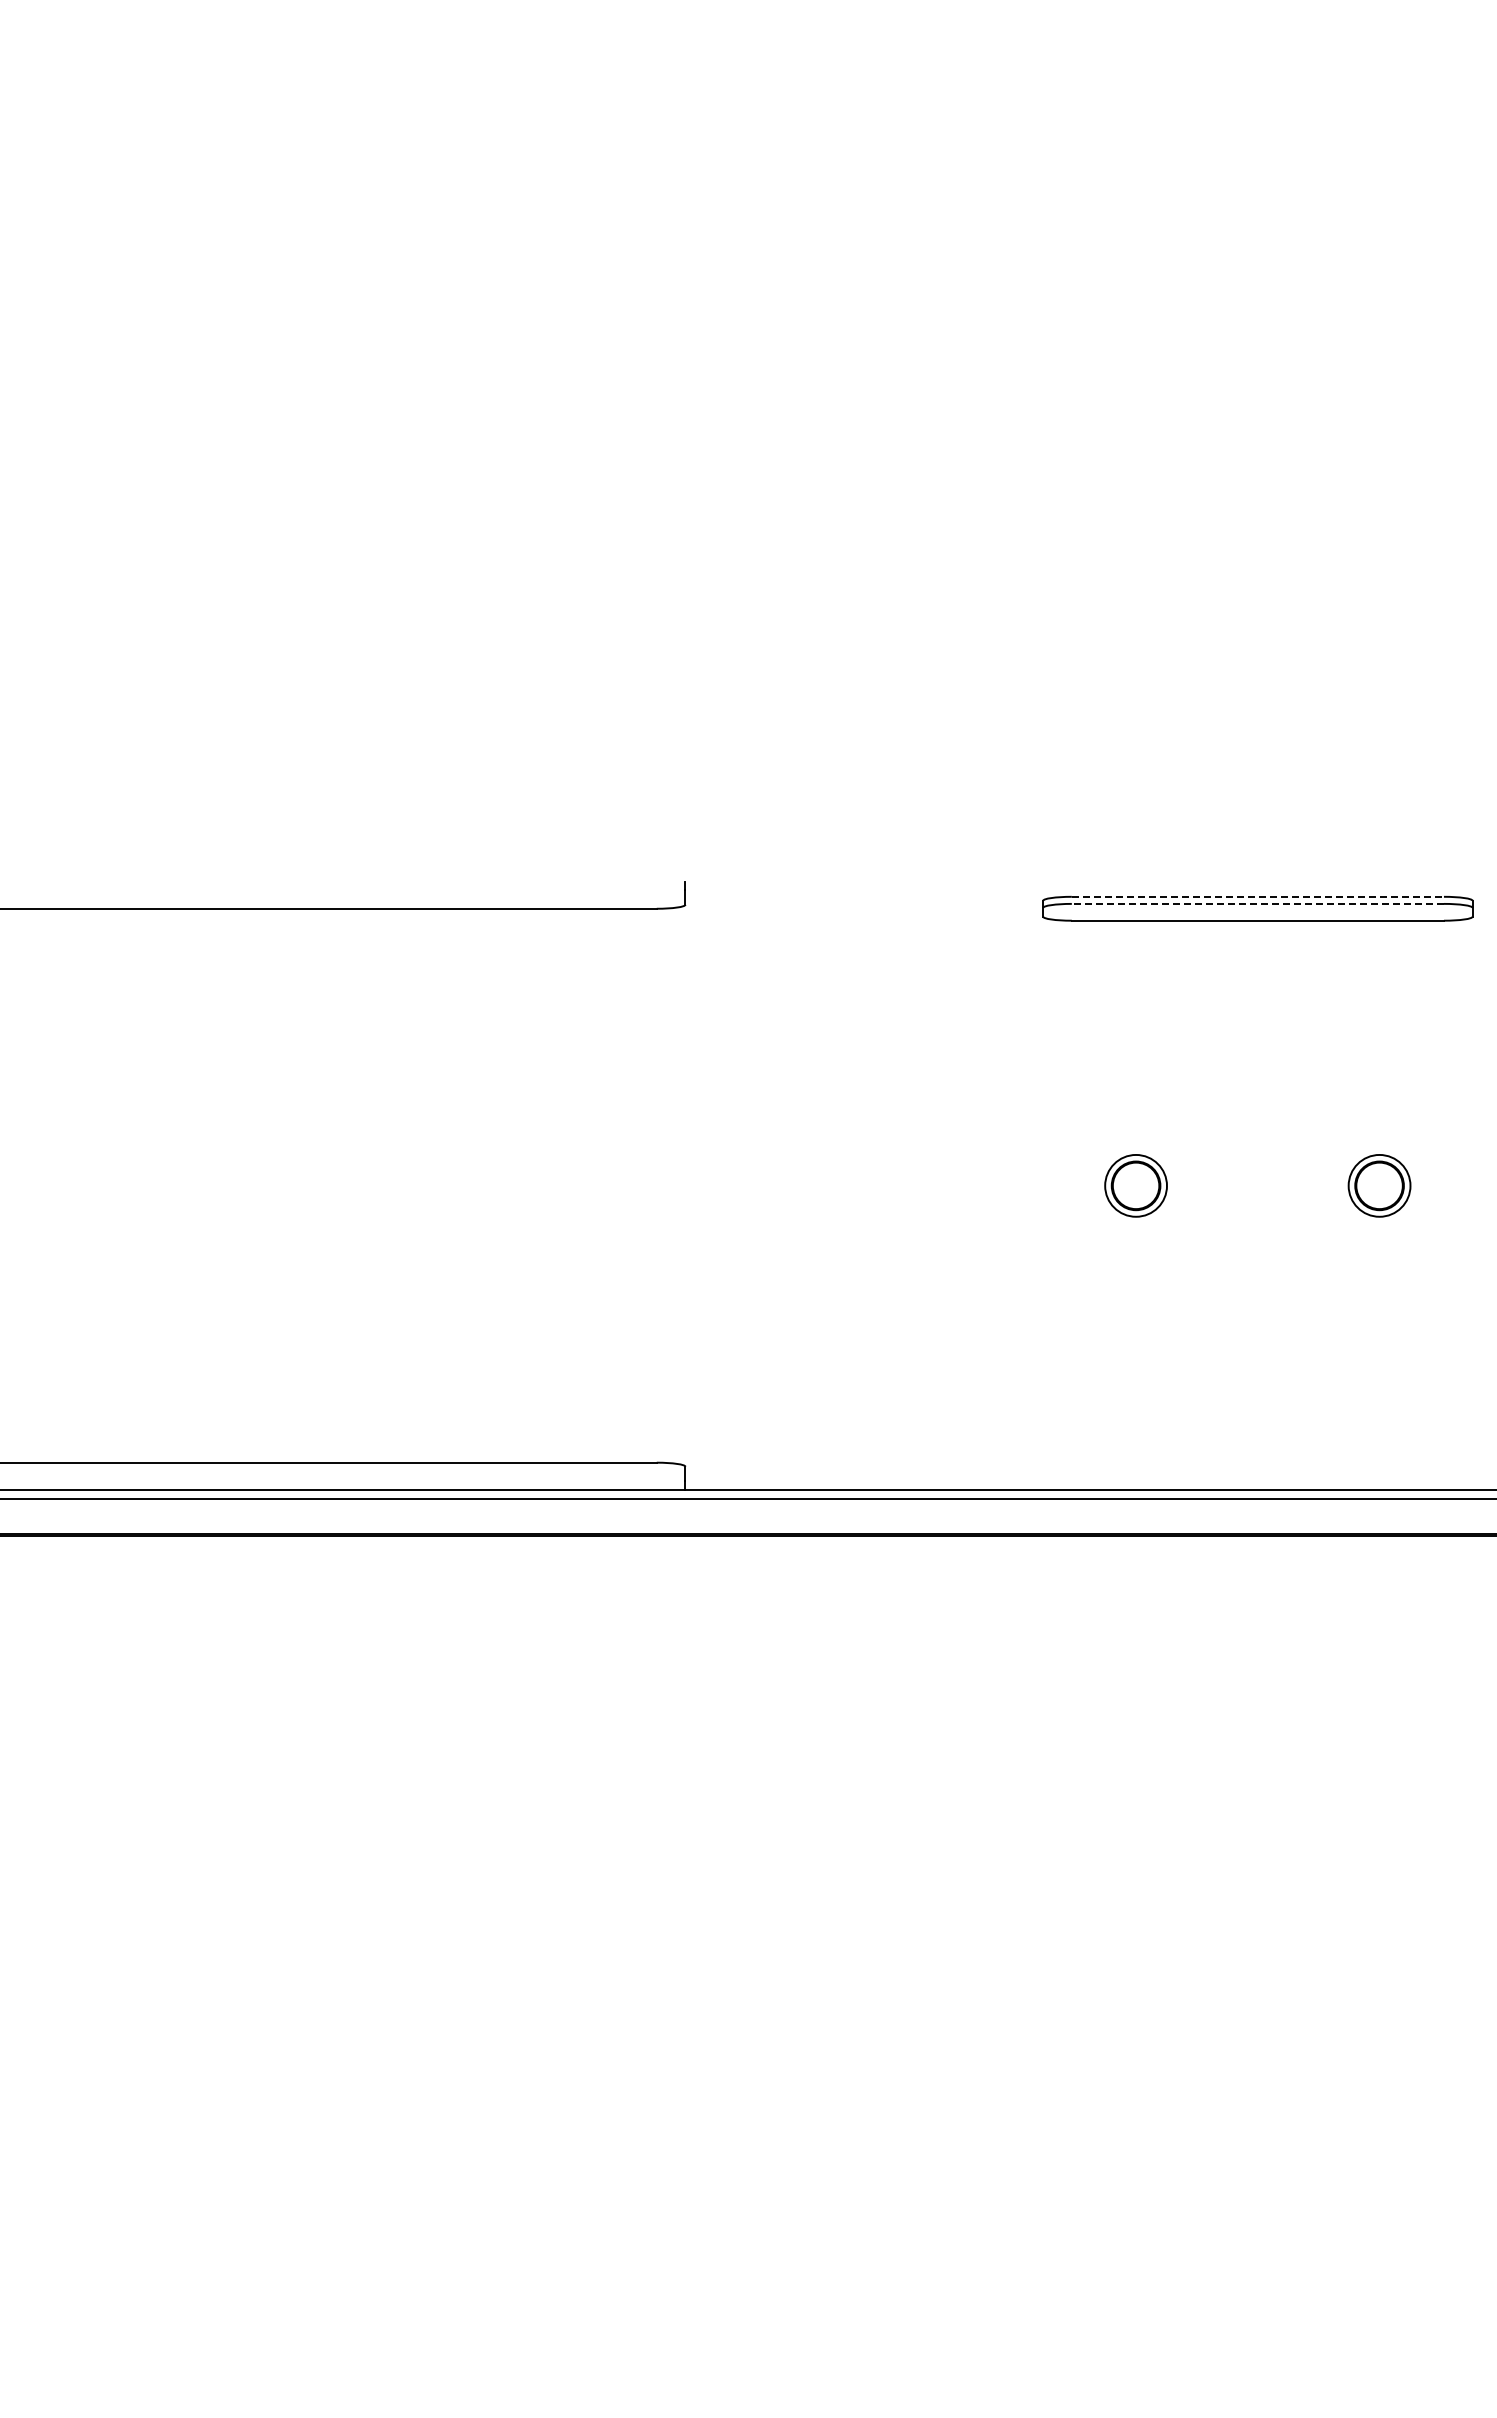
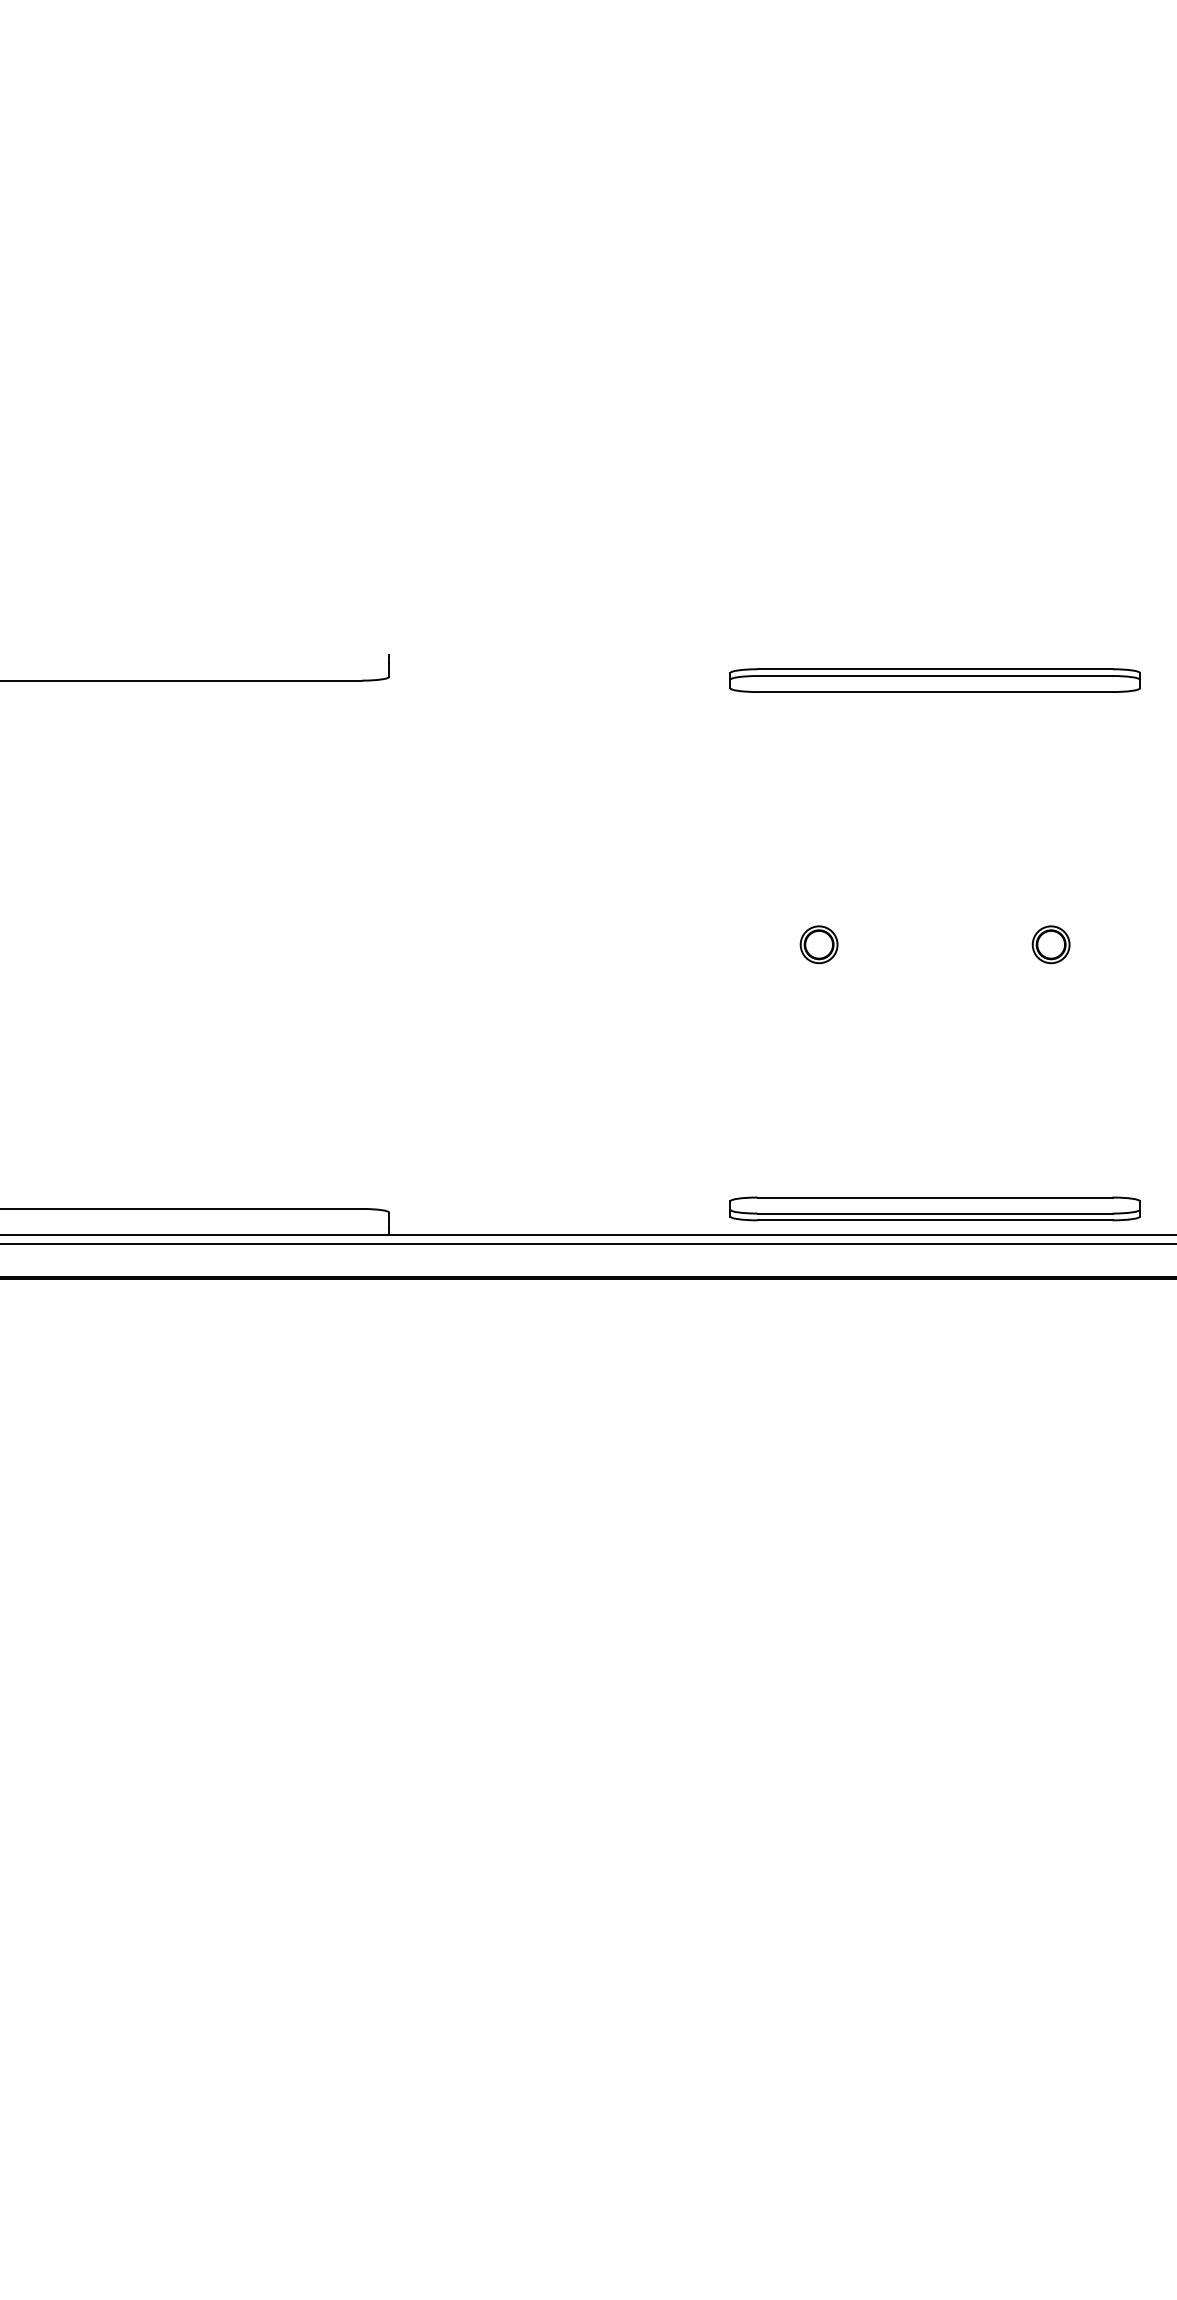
line: (1258, 896) -> (935, 668), dashed -> solid
line: (1257, 903) -> (934, 675), dashed -> solid
part: (1136, 1185) -> (819, 944), size x0.62
part: (1379, 1185) -> (1051, 944), size x0.62
part: (1257, 1462) -> (934, 1208), added

